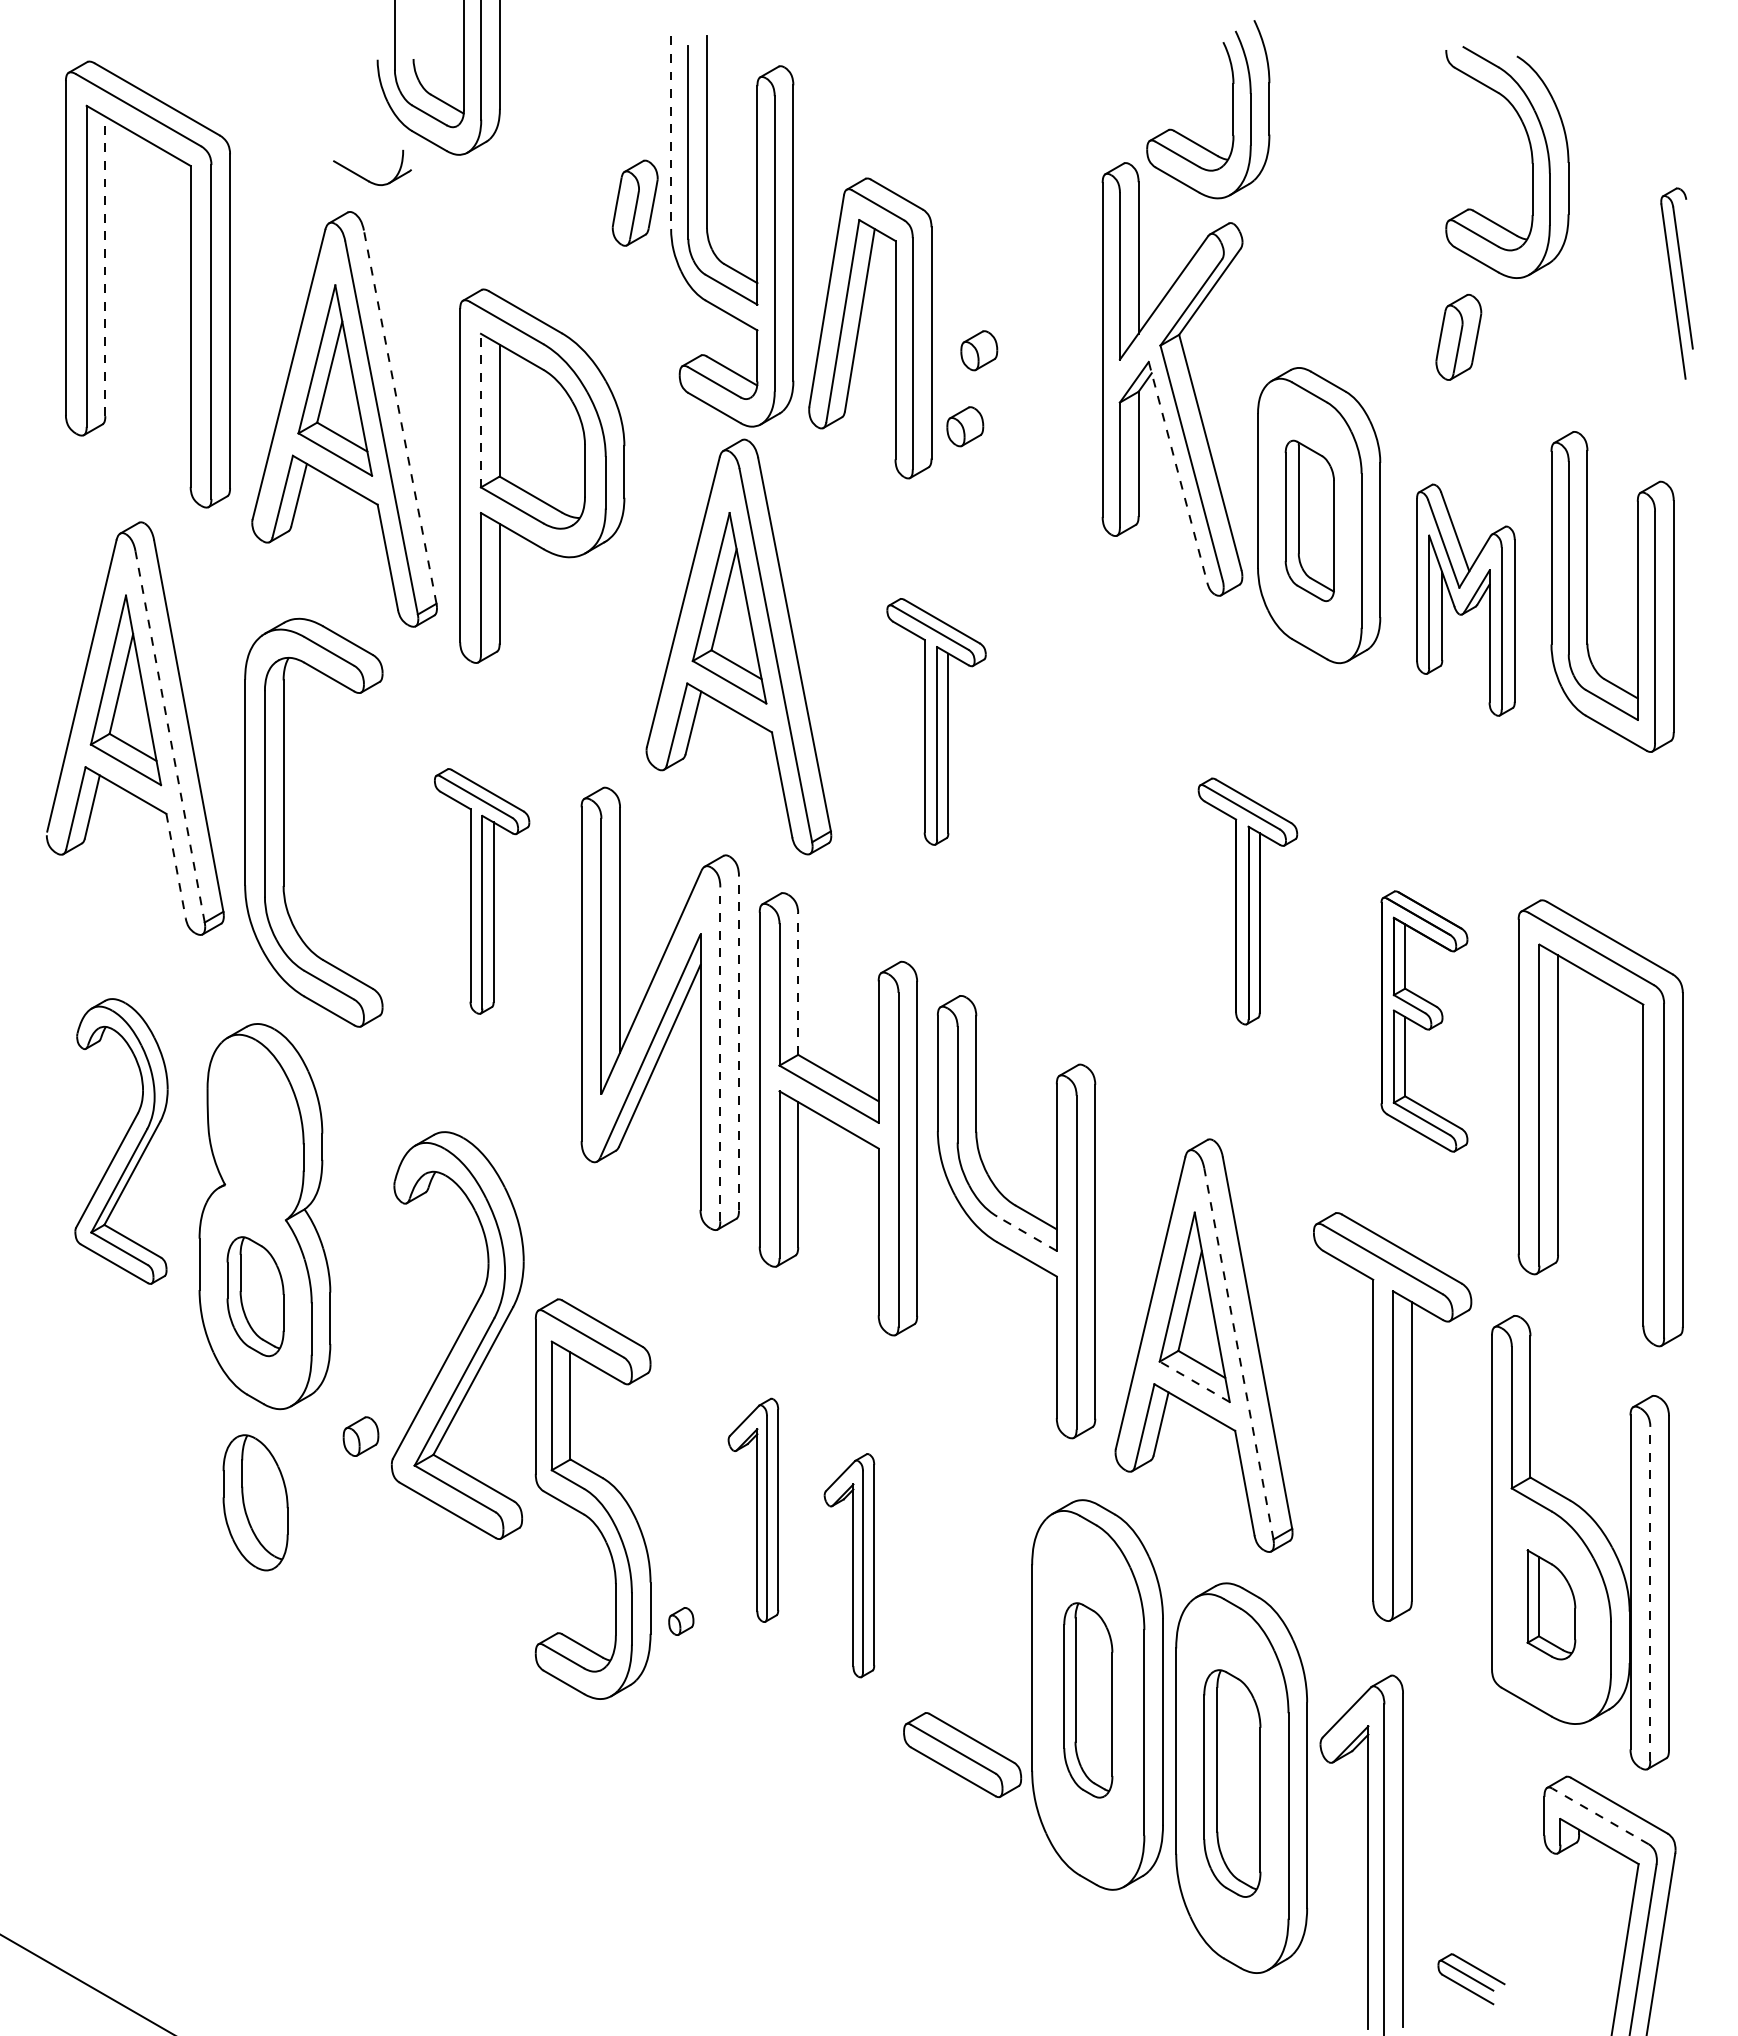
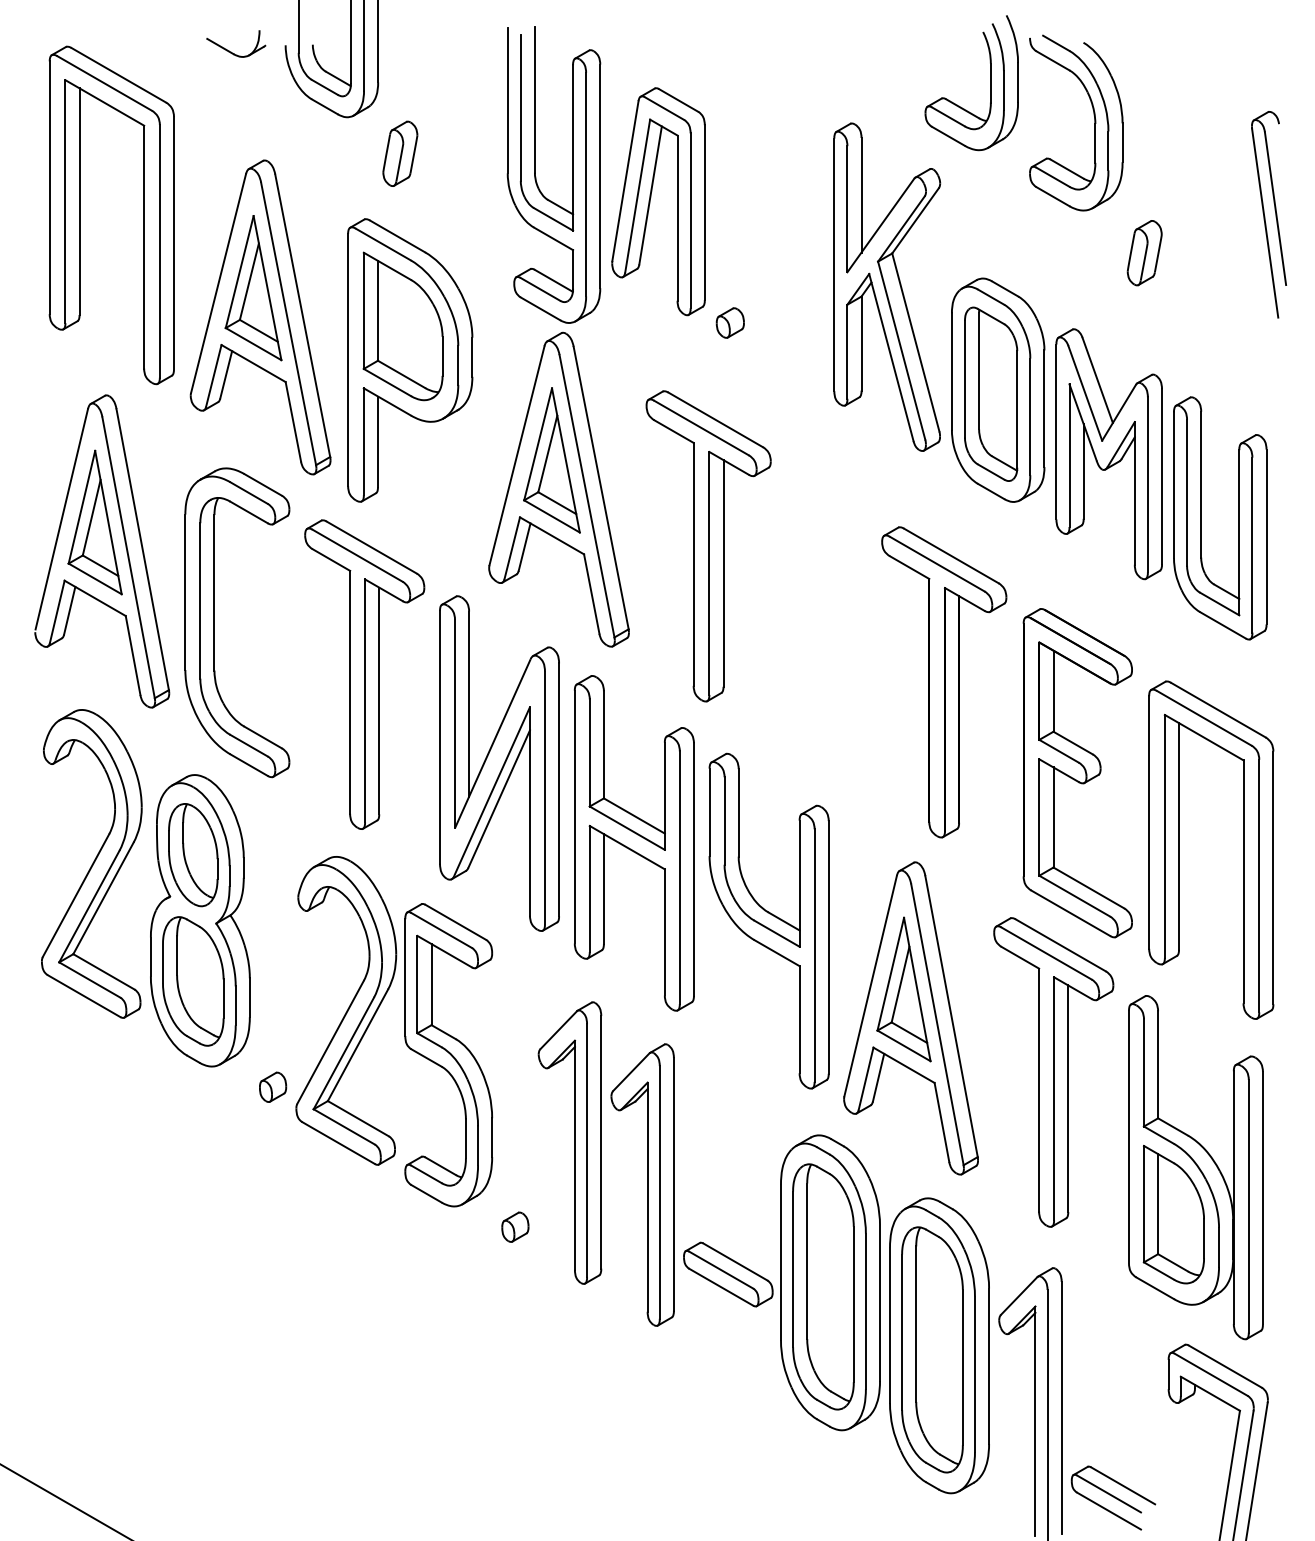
part: (1232, 109) -> (990, 82), moved
line: (671, 133) -> (508, 101), dashed -> solid
part: (1531, 162) -> (1094, 123), moved
part: (364, 177) -> (230, 51), moved
part: (634, 202) -> (399, 153), moved
line: (105, 266) -> (79, 201), dashed -> solid
part: (1676, 283) -> (1268, 214), size x1.43
part: (860, 324) -> (651, 198), moved
part: (1458, 337) -> (1144, 253), moved
part: (979, 350) -> (741, 265), removed
line: (480, 410) -> (363, 310), dashed -> solid
line: (400, 416) -> (302, 315), dashed -> solid
line: (1178, 472) -> (891, 357), dashed -> solid
part: (1309, 520) -> (990, 393), size x1.43
part: (1587, 591) -> (1201, 518), moved
part: (1465, 600) -> (1108, 454), size x1.43
part: (936, 721) -> (708, 546), size x1.67
line: (170, 736) -> (128, 557), dashed -> solid
line: (176, 866) -> (133, 655), dashed -> solid
part: (481, 891) -> (364, 674), size x1.67
part: (1247, 901) -> (943, 682), size x1.67
line: (798, 984) -> (604, 745), dashed -> solid
part: (1424, 1021) -> (1077, 773), size x1.67
line: (738, 1043) -> (558, 789), dashed -> solid
line: (720, 1054) -> (545, 798), dashed -> solid
part: (121, 1141) -> (91, 863), size x1.43
line: (1026, 1233) -> (776, 933), dashed -> solid
part: (255, 1296) -> (193, 981), size x1.43
line: (1238, 1353) -> (937, 1024), dashed -> solid
line: (1194, 1381) -> (903, 1045), dashed -> solid
part: (592, 1498) -> (448, 1054), moved
part: (255, 1502) -> (193, 854), moved
part: (753, 1510) -> (570, 1143), size x1.67
part: (849, 1565) -> (642, 1184), size x1.67
line: (1650, 1593) -> (1248, 1206), dashed -> solid
part: (1551, 1604) -> (1174, 1214), size x1.67
part: (681, 1621) -> (515, 1227), size x1.43
part: (1088, 1700) -> (823, 1287), size x1.67
part: (962, 1755) -> (728, 1274), moved
part: (1232, 1783) -> (932, 1349), size x1.43
line: (1600, 1816) -> (1211, 1374), dashed -> solid
part: (1471, 1978) -> (1113, 1497), size x1.67

